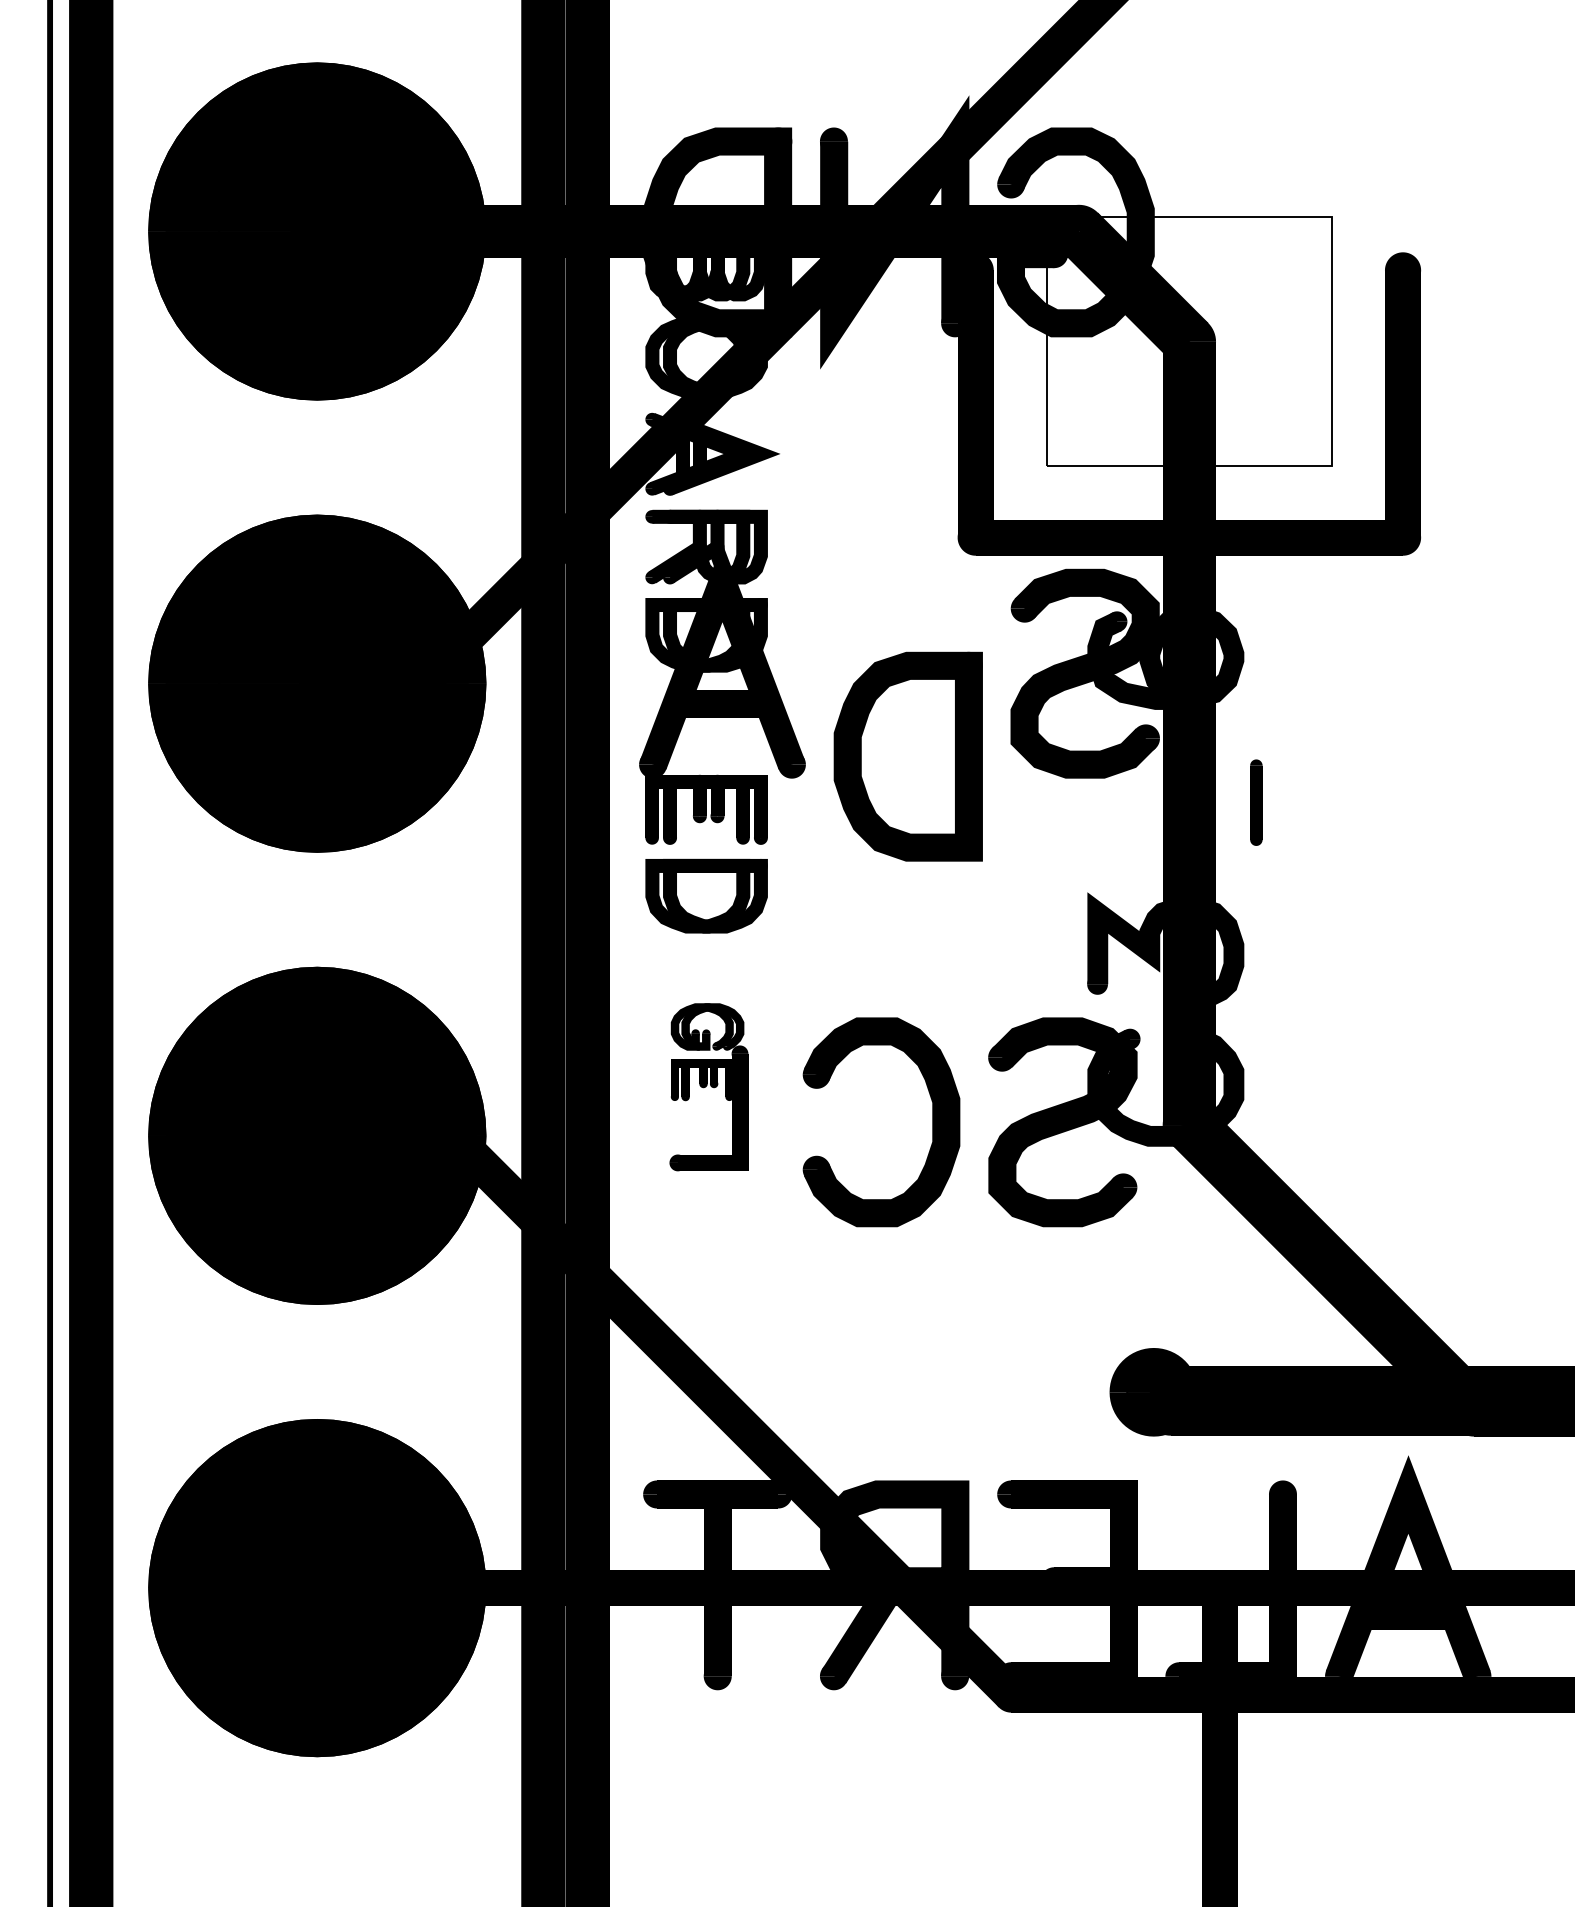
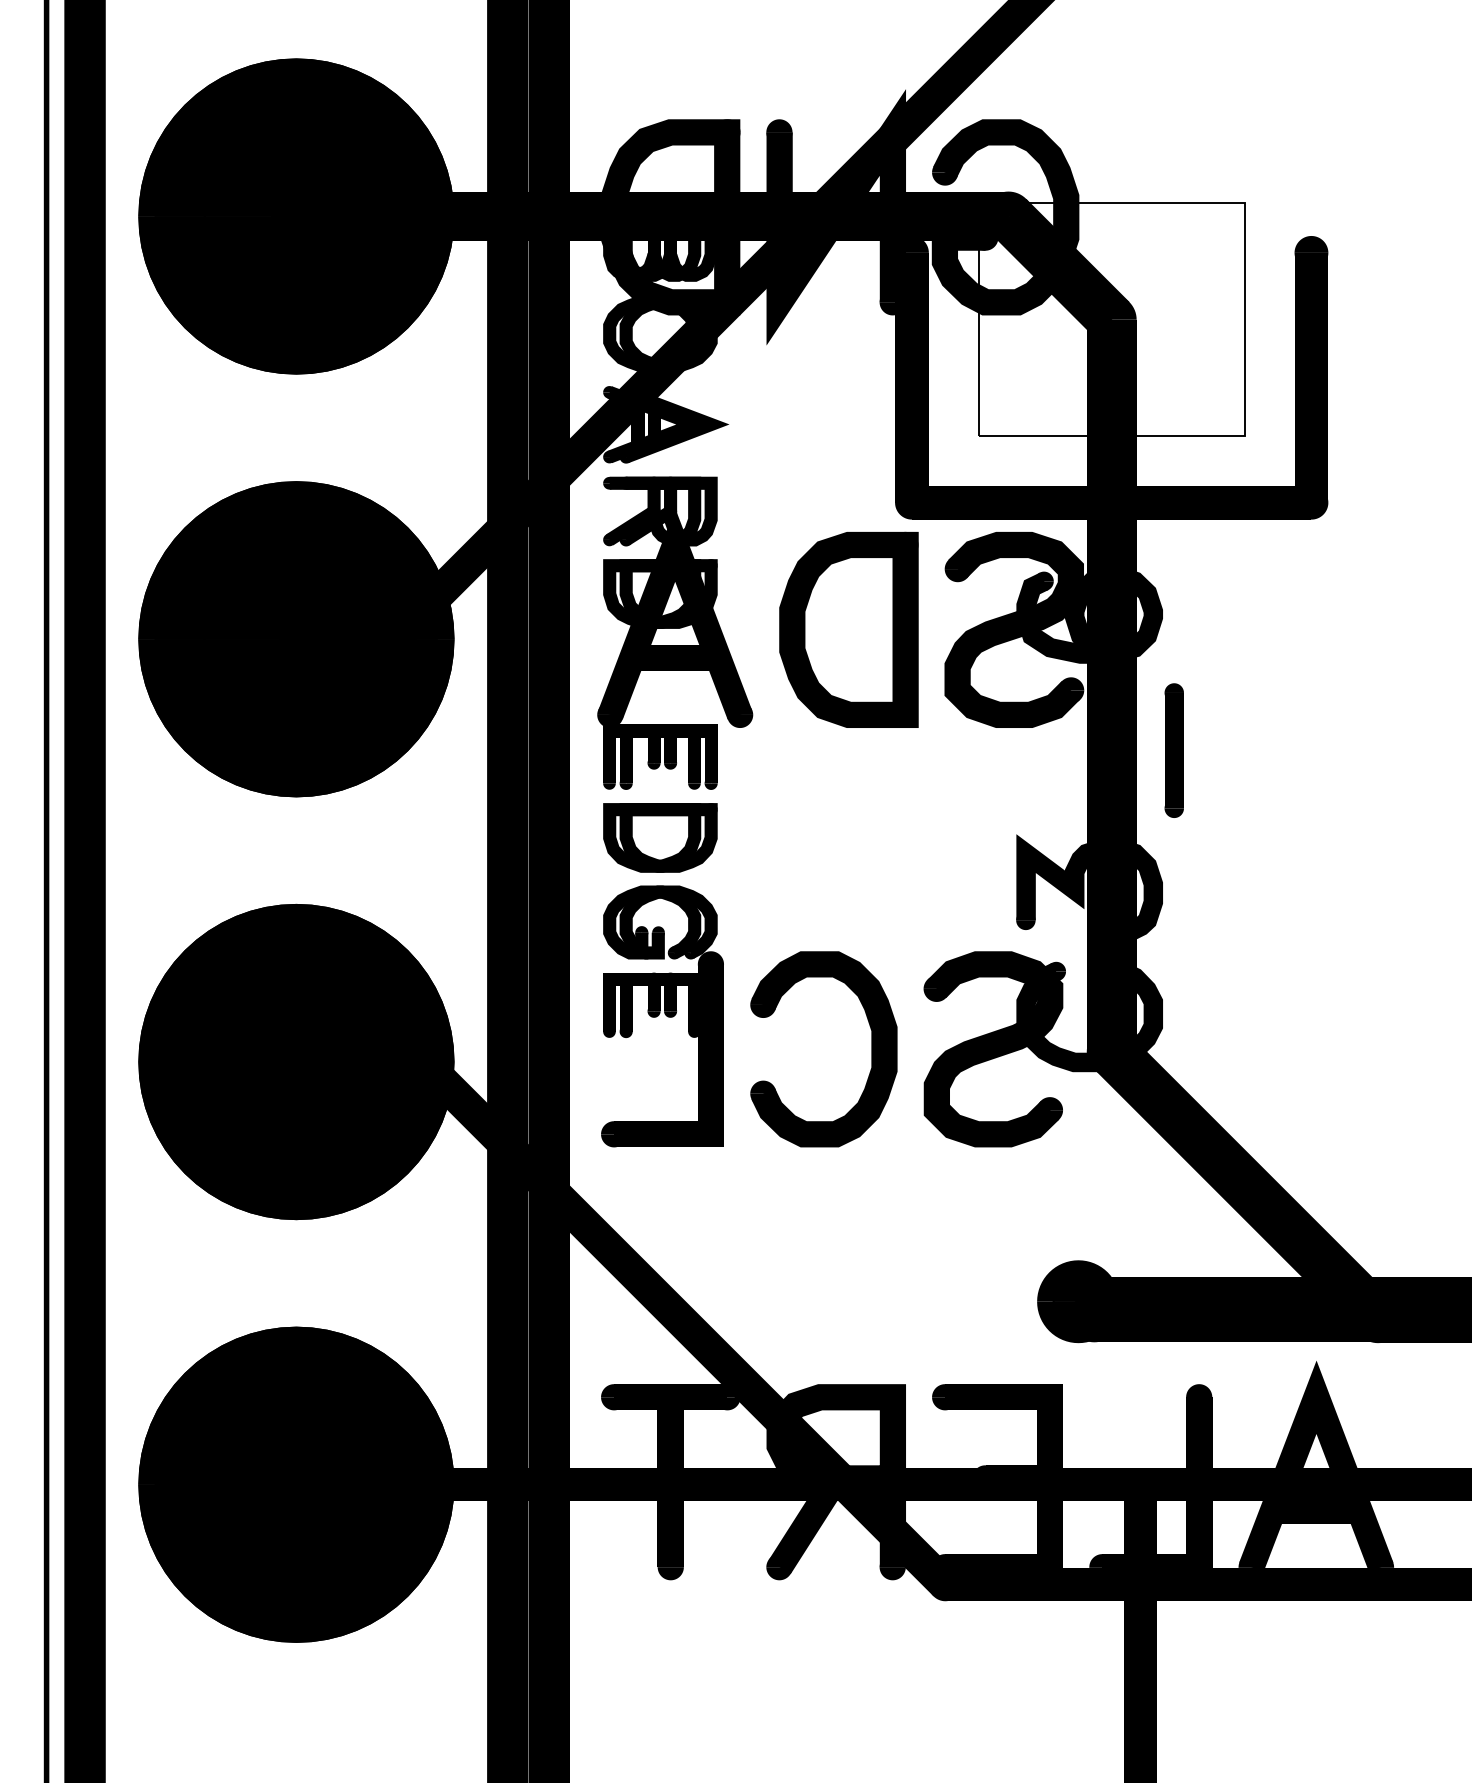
part: (907, 756) -> (848, 629), moved
part: (1256, 802) -> (1174, 750), size x1.67
part: (708, 1087) -> (662, 1016), size x1.67

